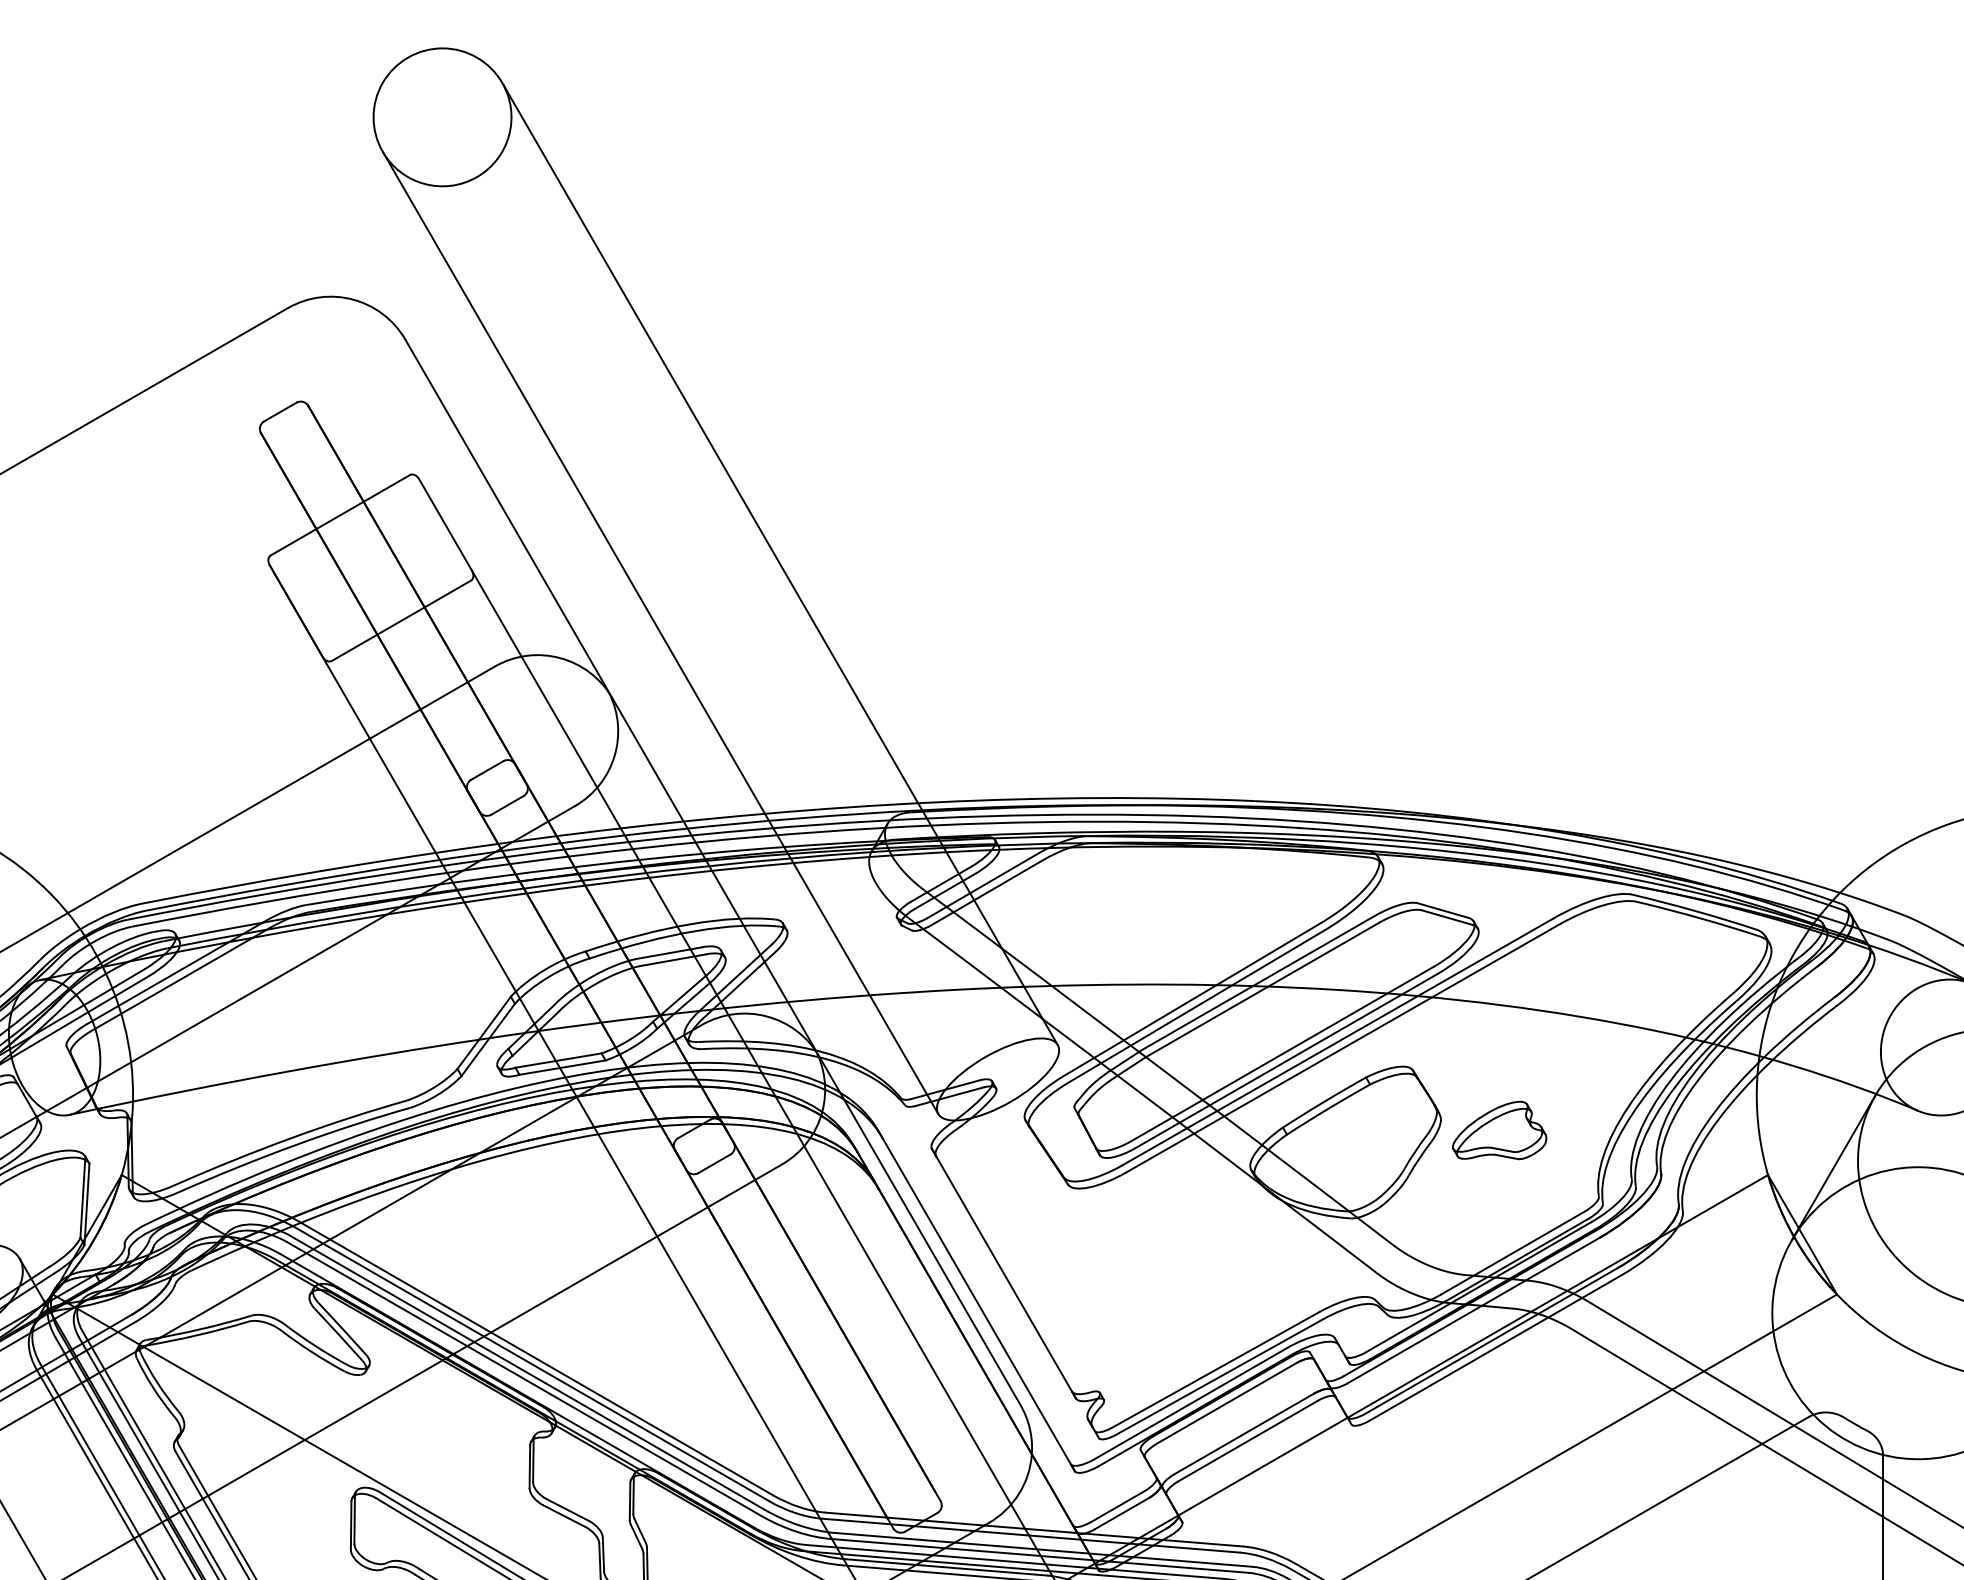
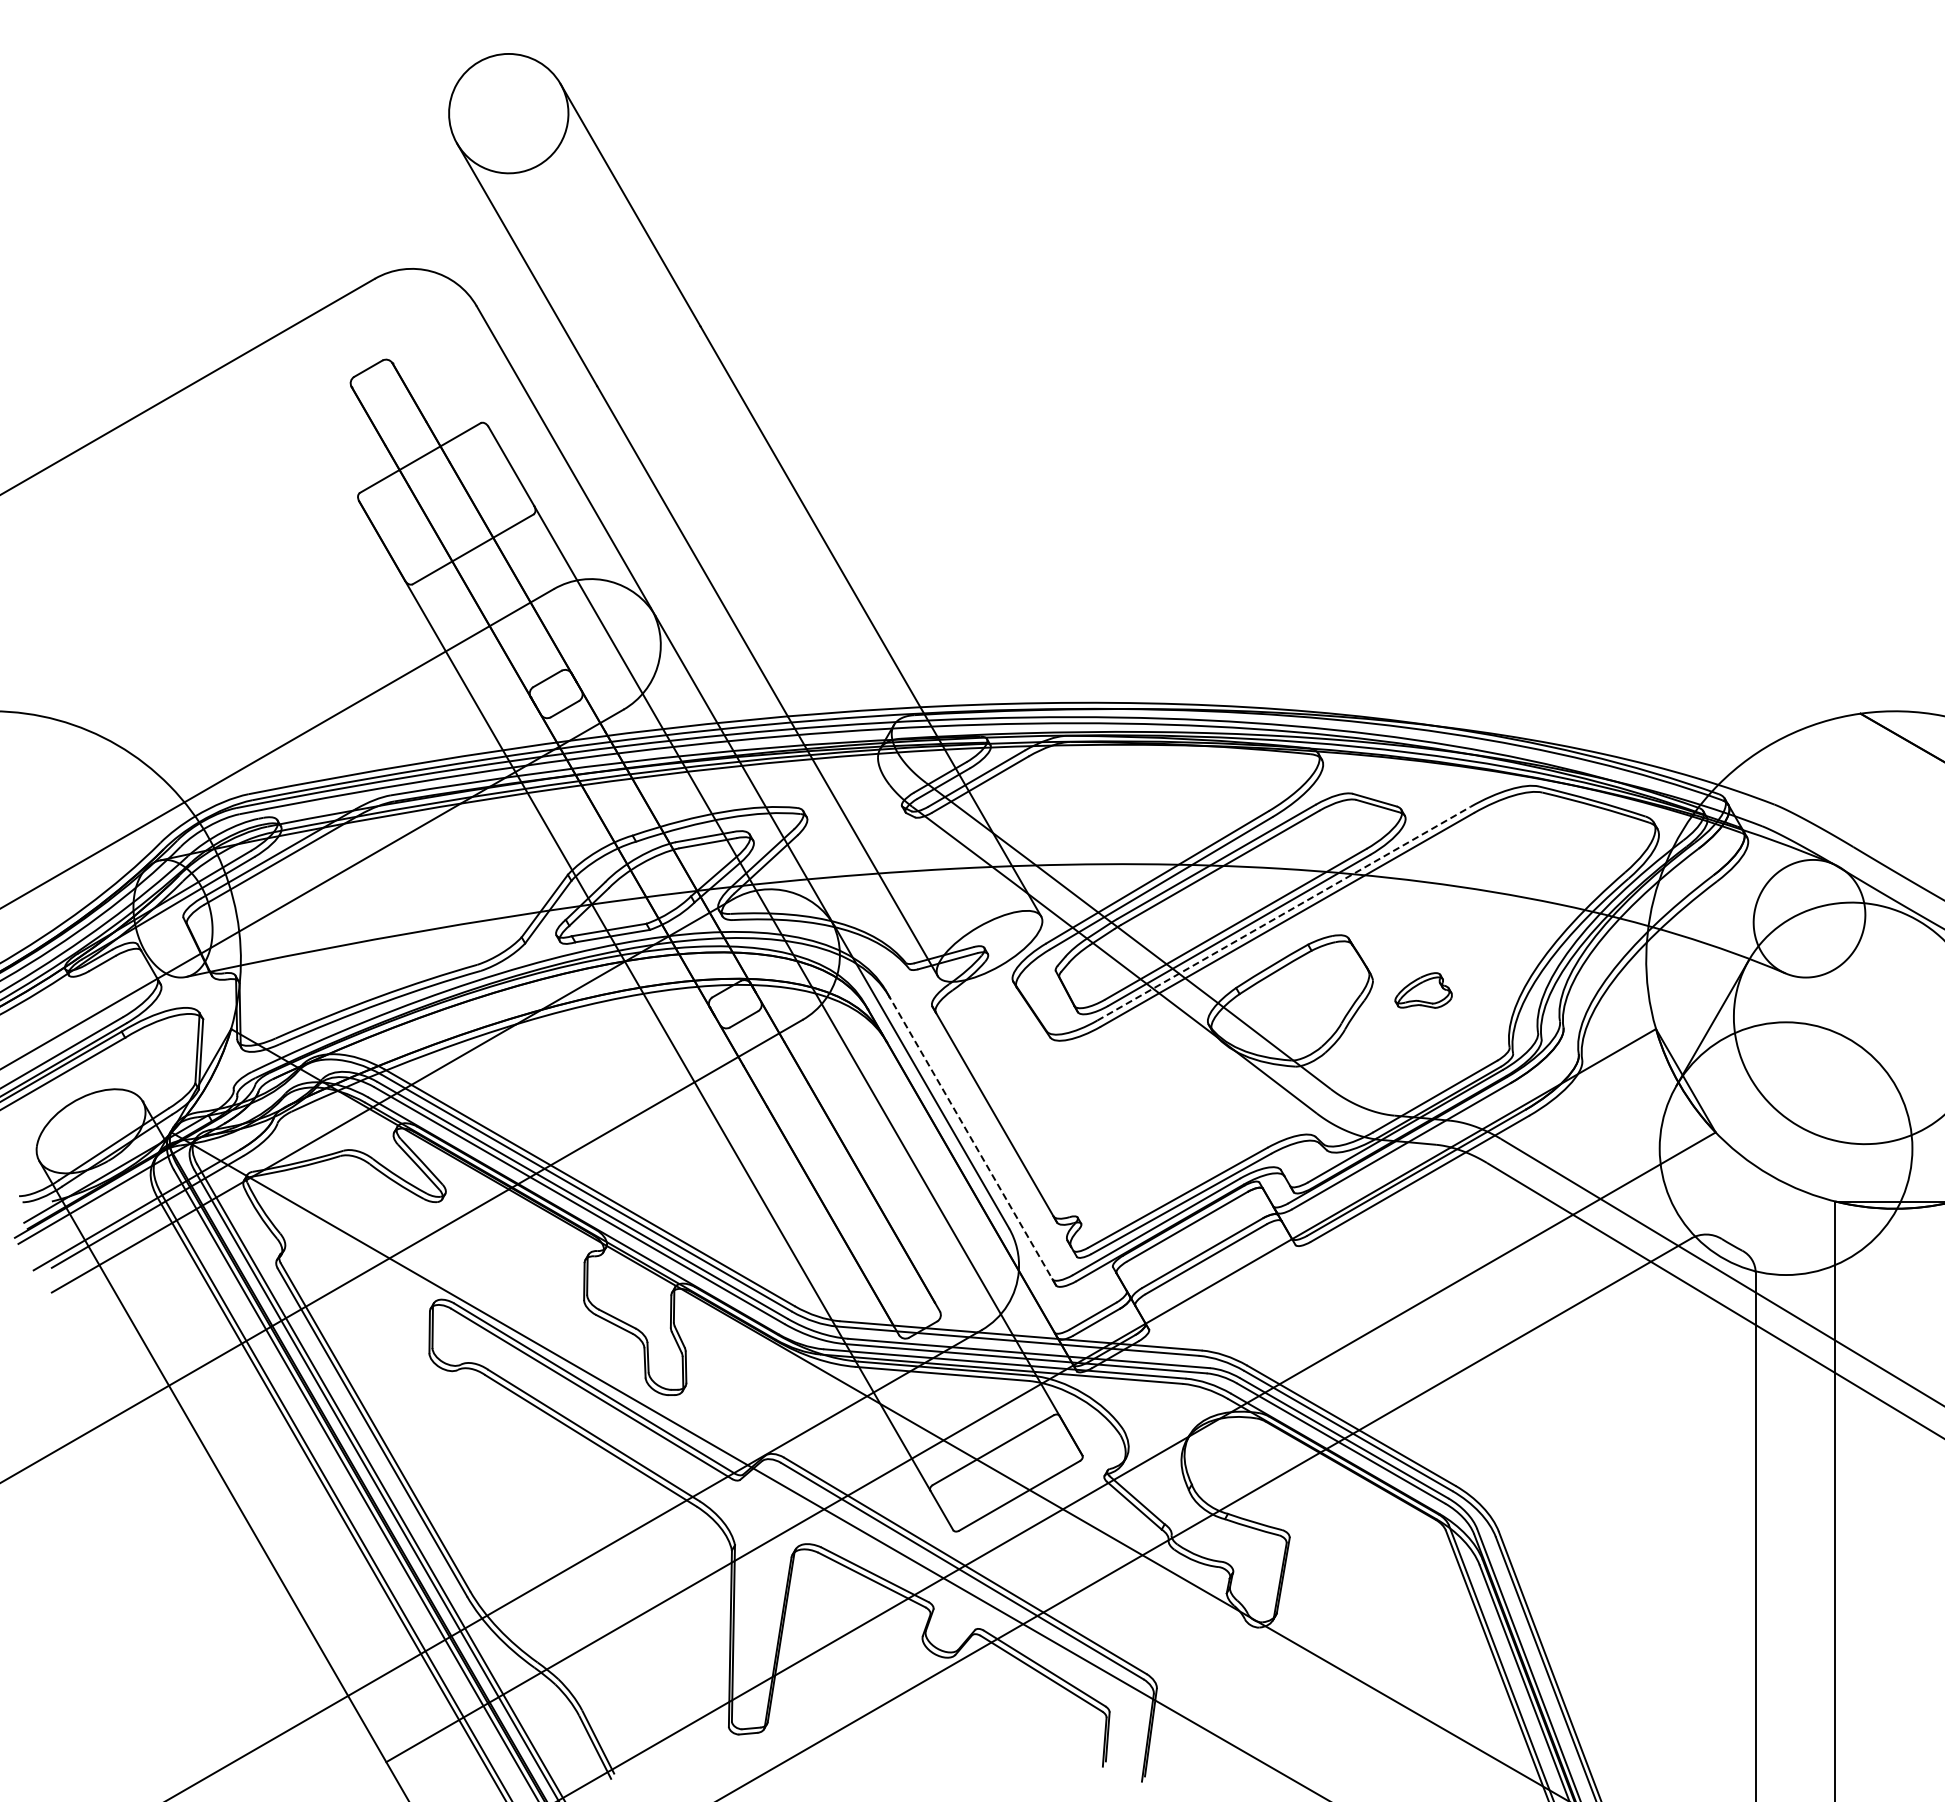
line: (1337, 1041) -> (1283, 913), solid -> dashed
part: (1499, 1130) -> (1423, 990), size x0.7
line: (978, 1304) -> (972, 1141), solid -> dashed

